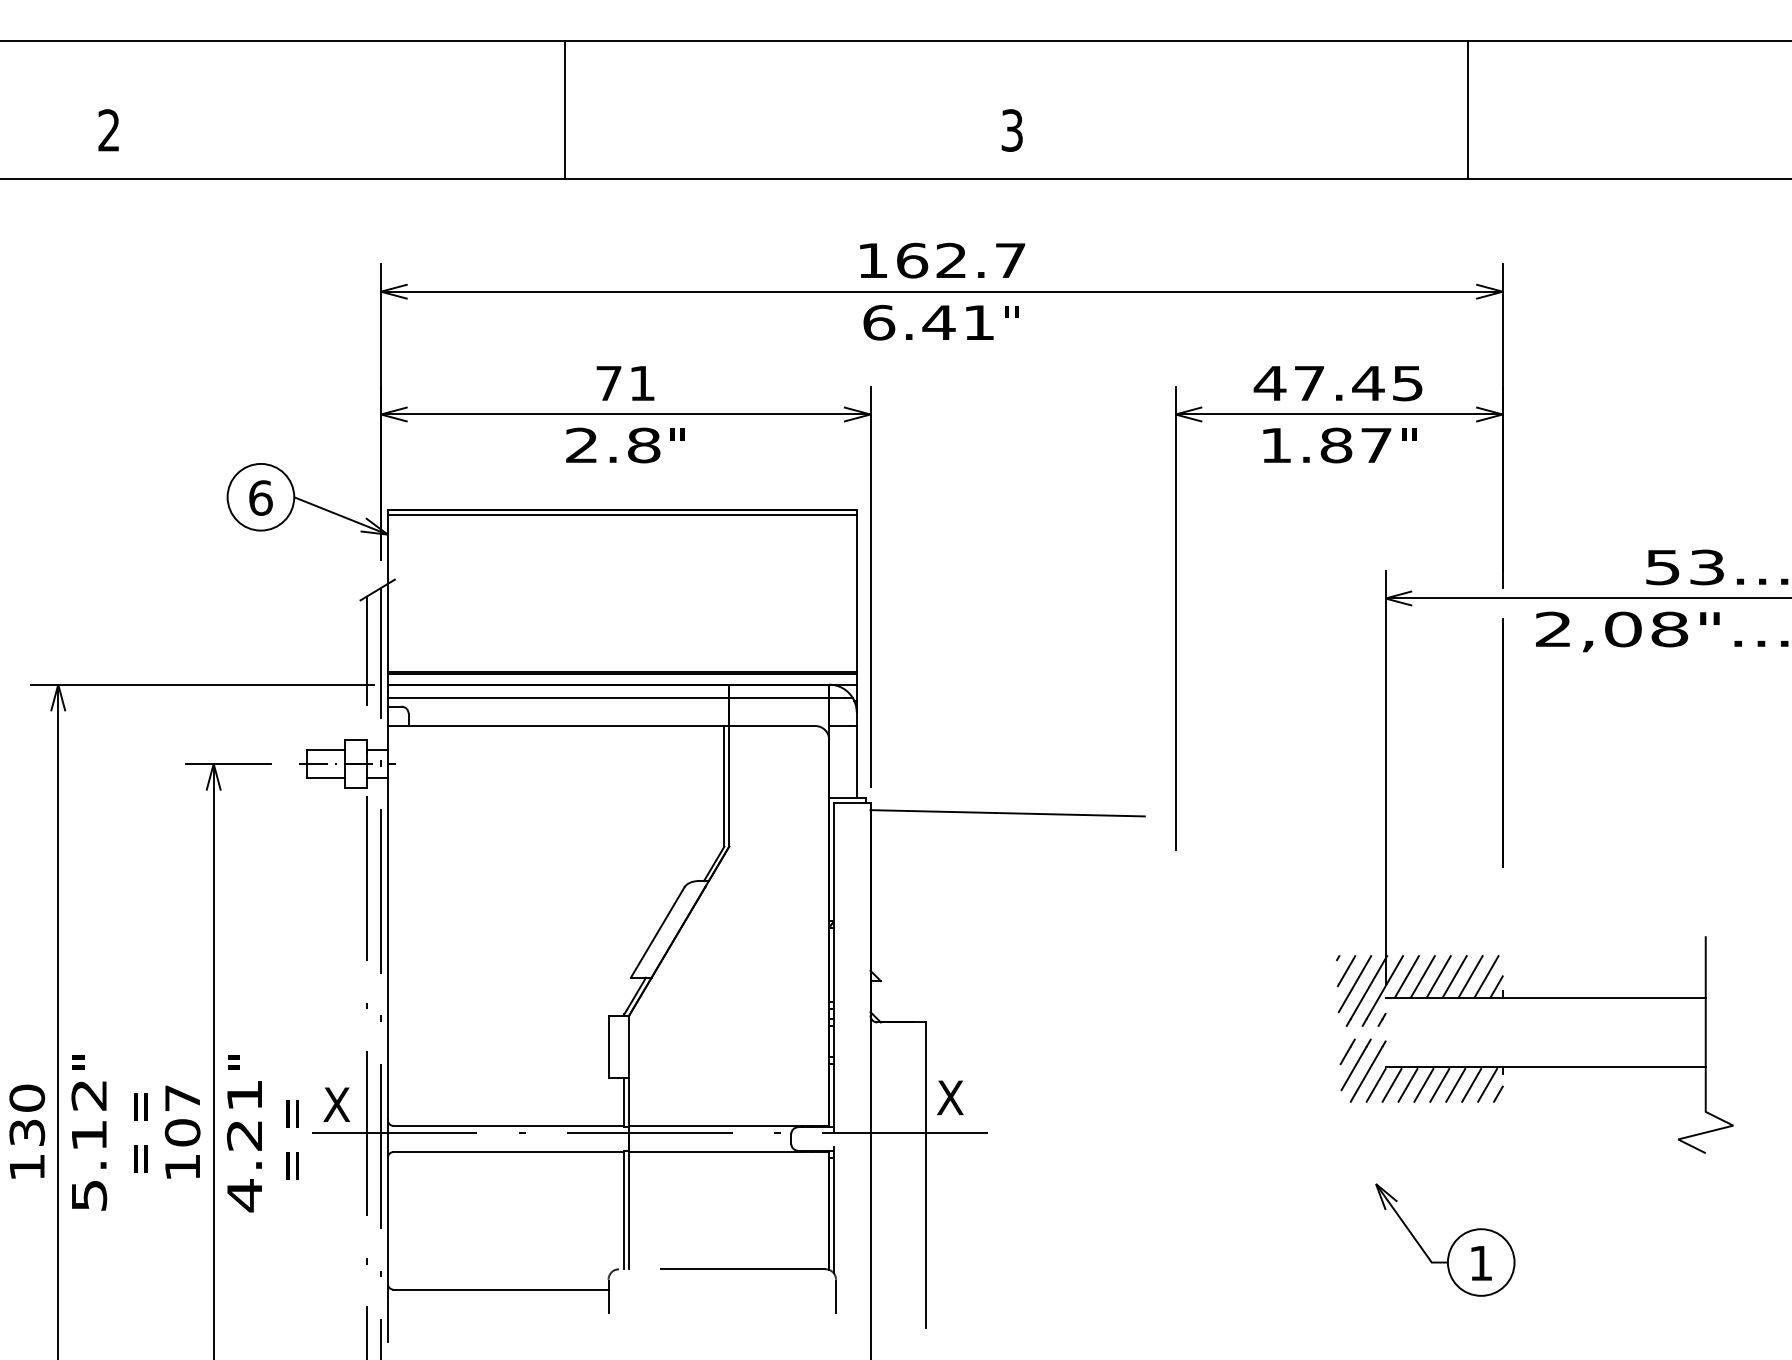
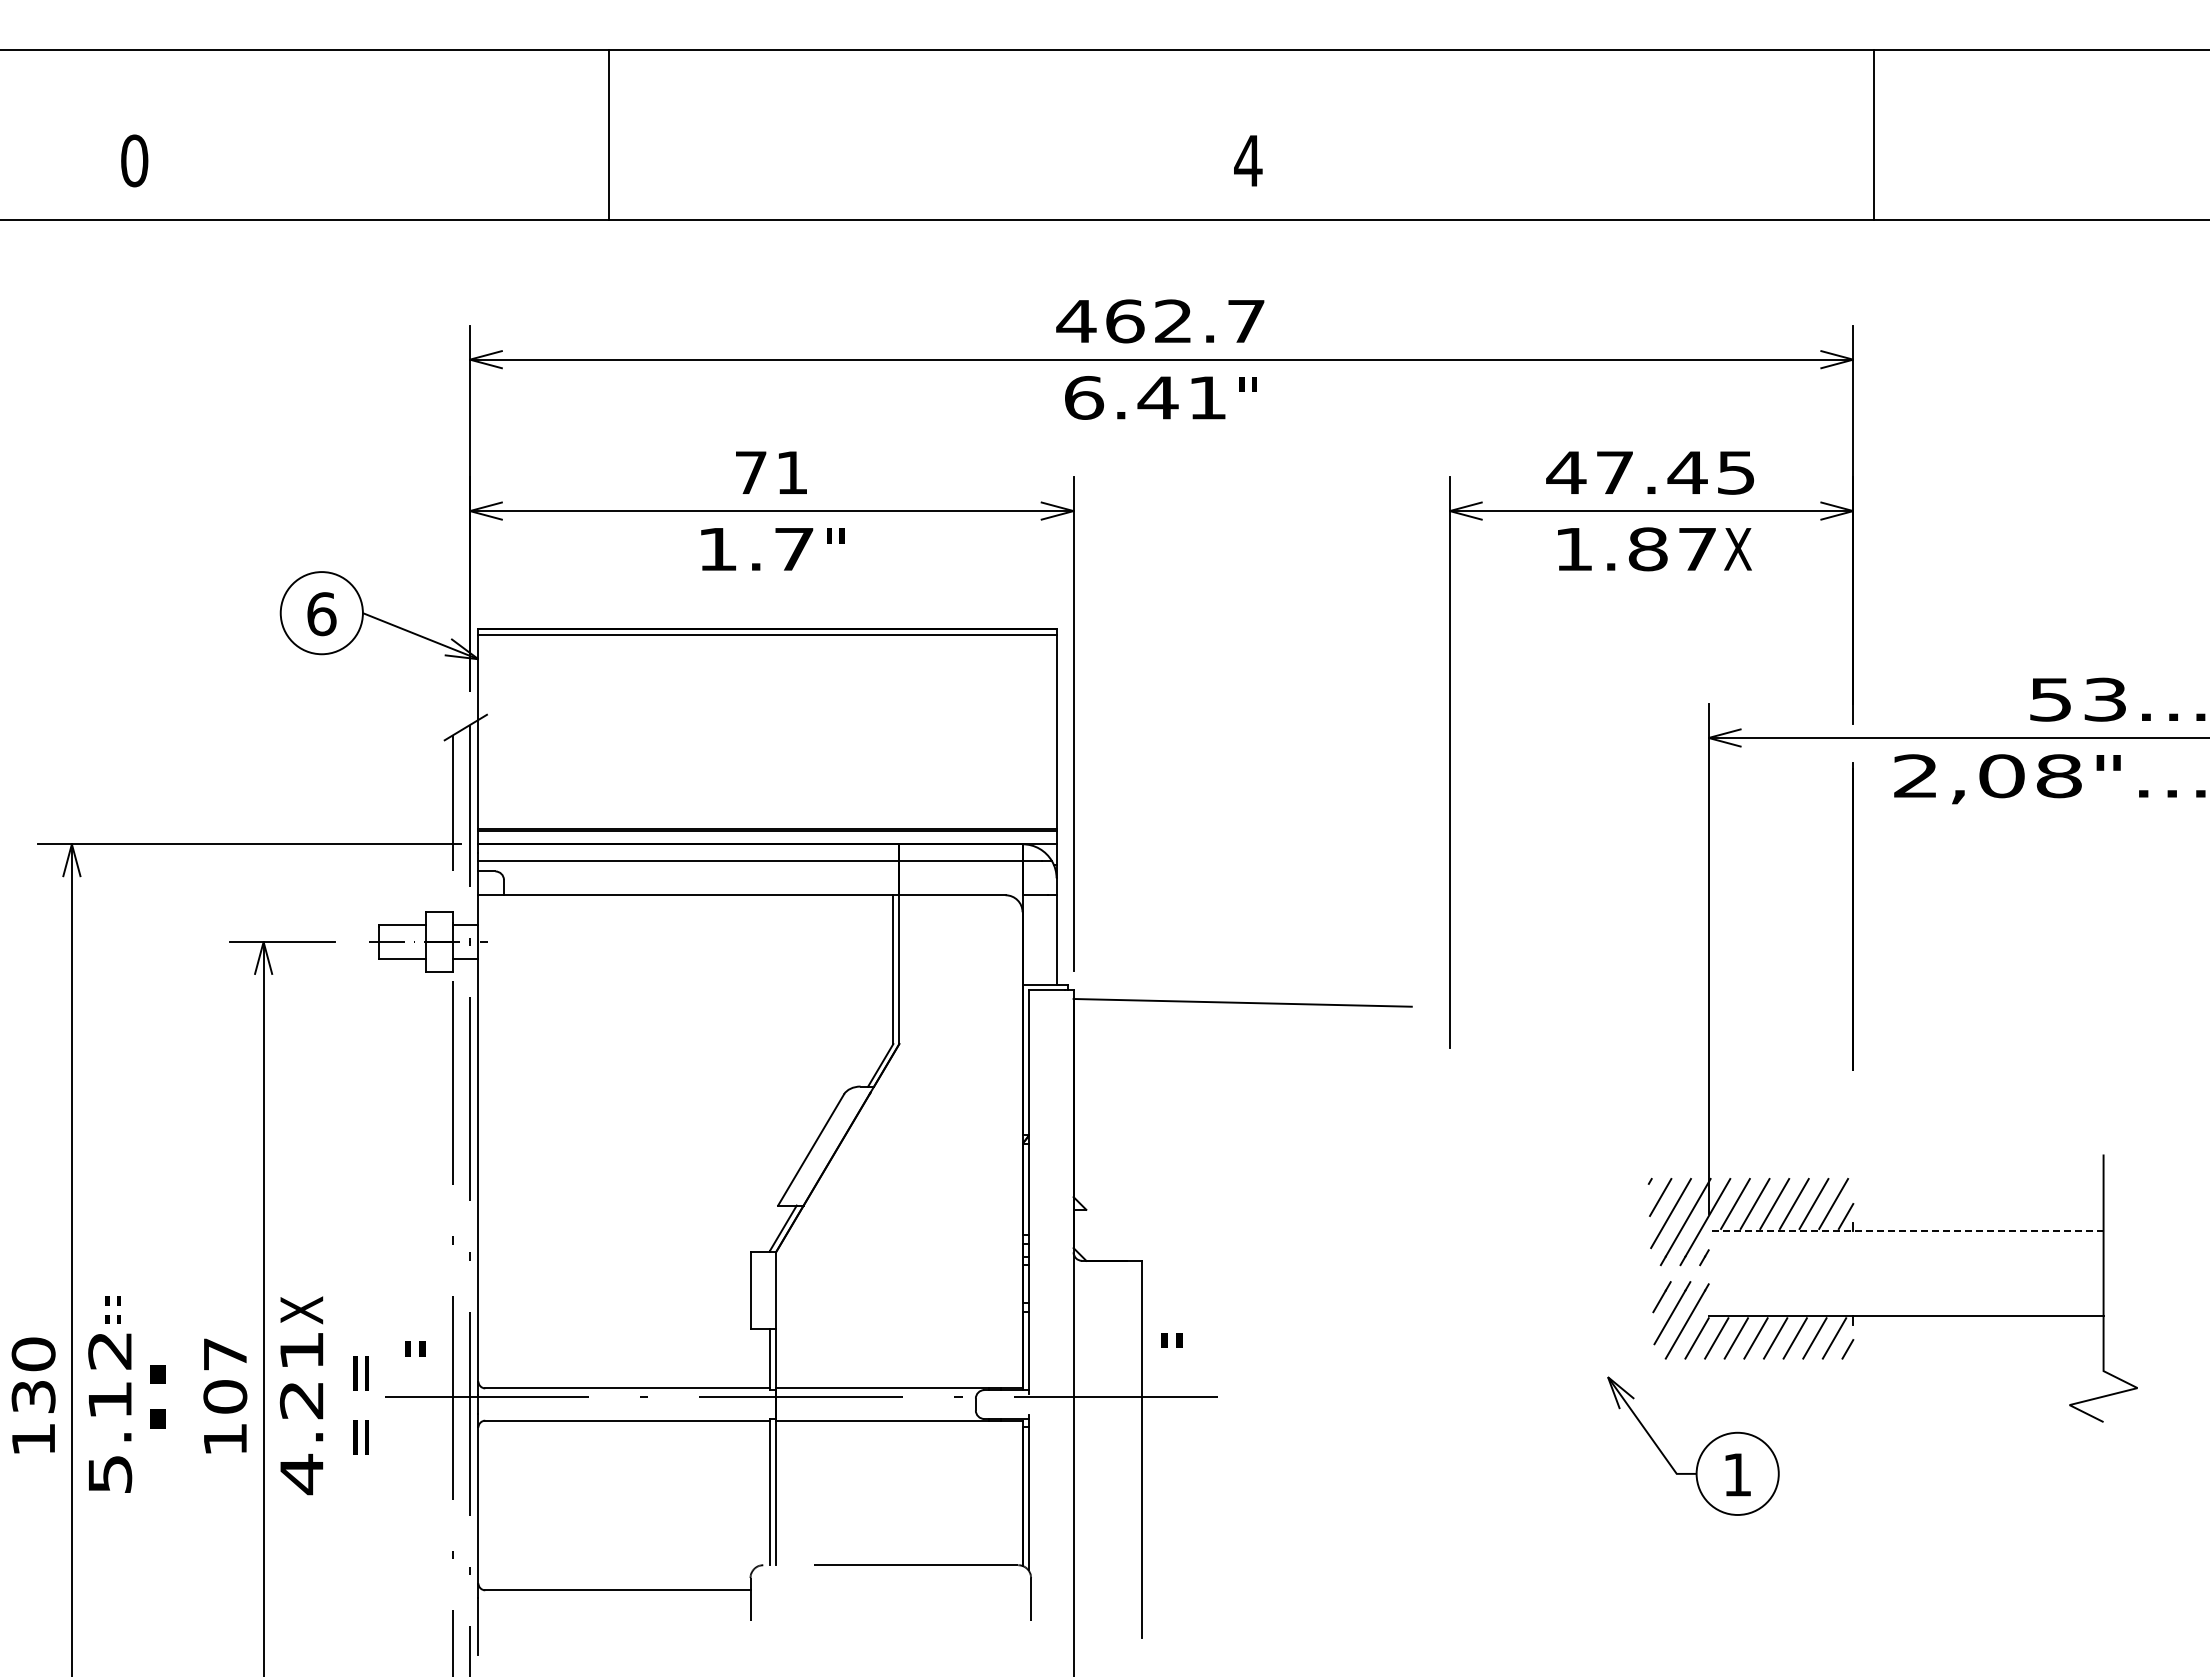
line: (564, 109) -> (609, 135), moved
line: (1468, 109) -> (1874, 135), moved
text: (109, 130) -> (134, 160), 2 -> 0
text: (1012, 130) -> (1248, 160), 3 -> 4
text: (872, 260) -> (1076, 321), 162.7 -> 462.7
text: (613, 445) -> (756, 549), 2.8 -> 1.7
text: (1408, 445) -> (1737, 549), " -> X
line: (1545, 998) -> (1905, 1231), solid -> dashed
text: (84, 1061) -> (104, 1309), " -> = =
text: (244, 1062) -> (301, 1310), " -> X
text: (949, 1097) -> (1171, 1353), X -> "
text: (336, 1104) -> (414, 1362), X -> "
text: (134, 1132) -> (165, 1396), = = -> "
part: (1452, 1243) -> (1702, 1450), moved

